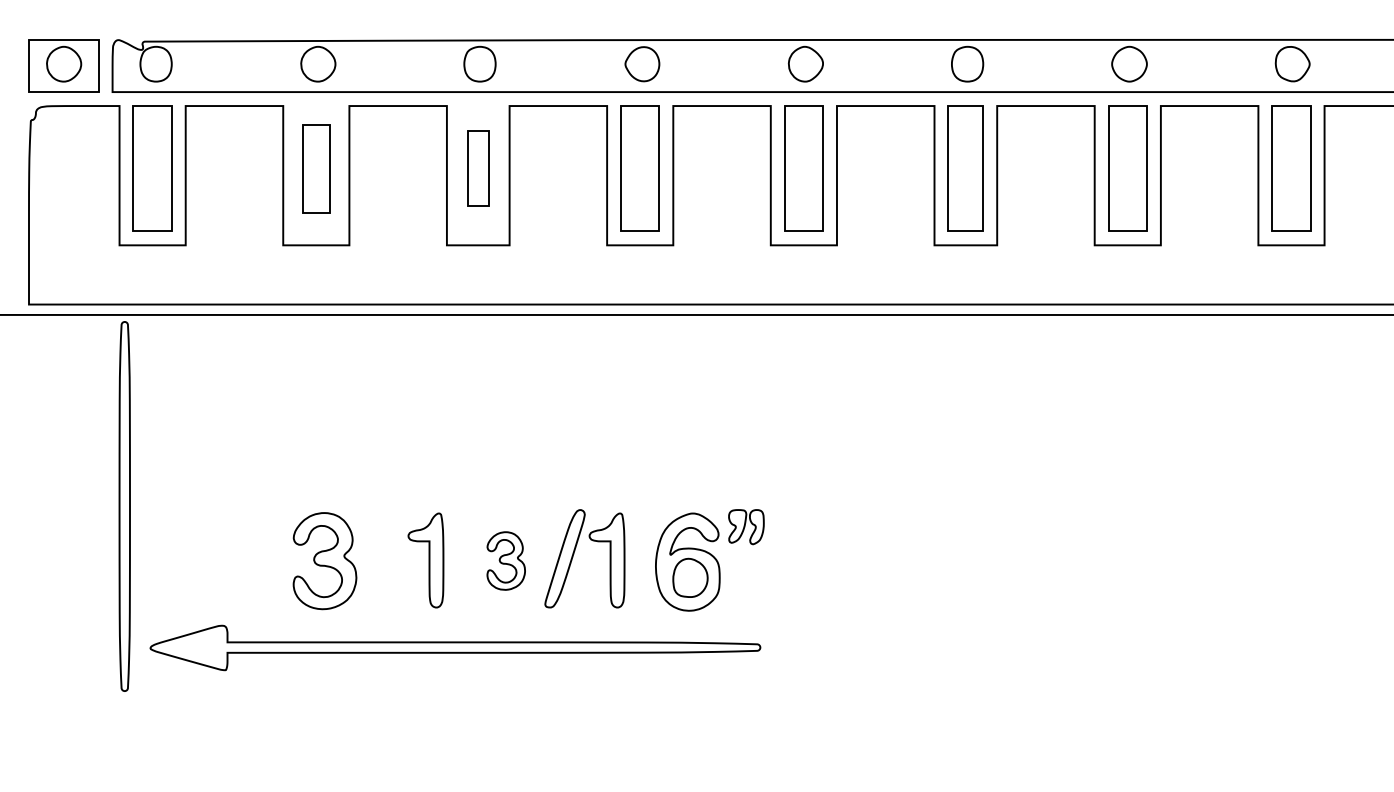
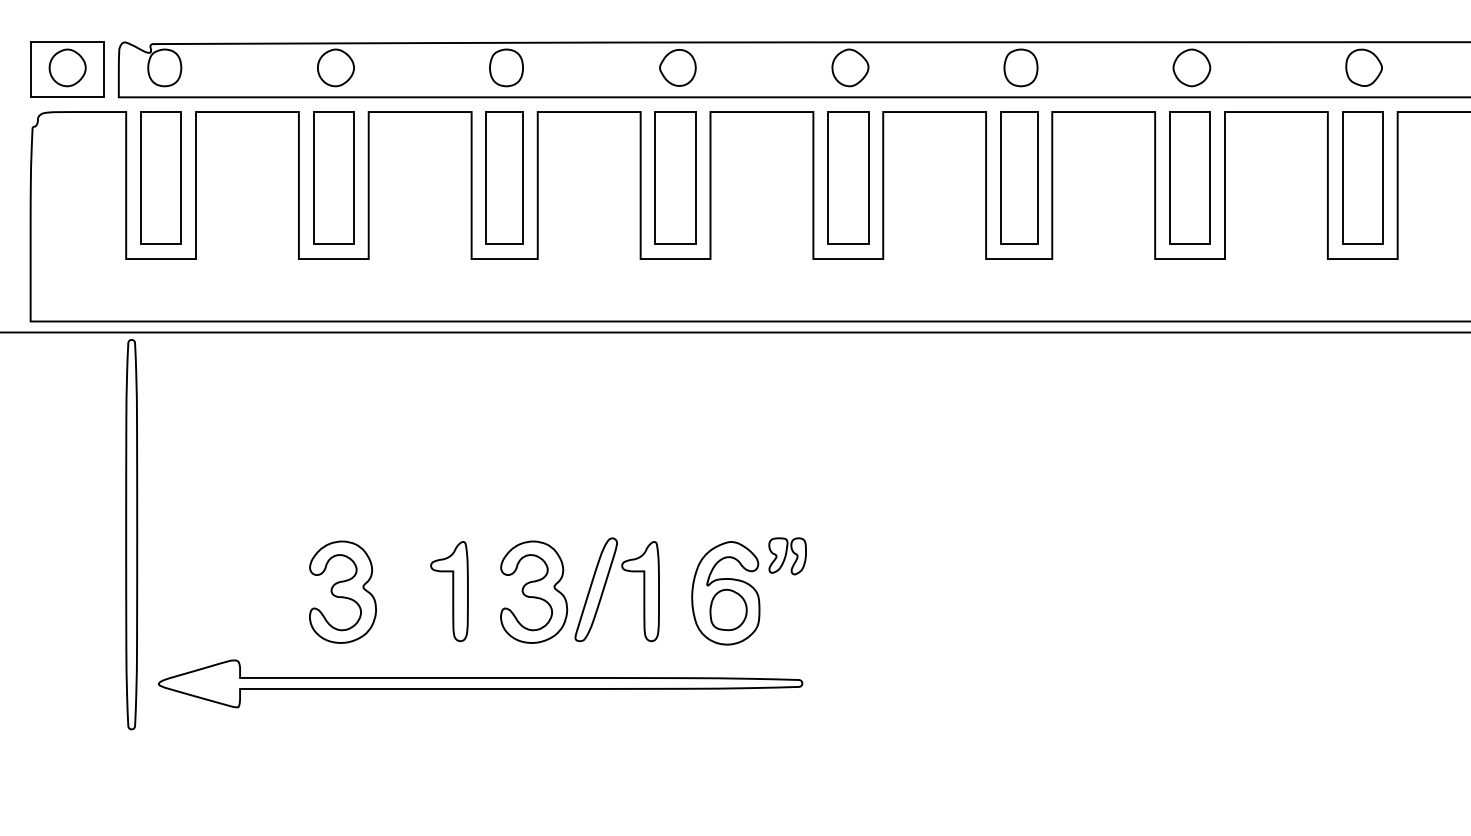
part: (316, 168) -> (333, 177), size x1.43
part: (478, 168) -> (504, 177), size x1.67
part: (506, 560) -> (534, 591), size x1.67

